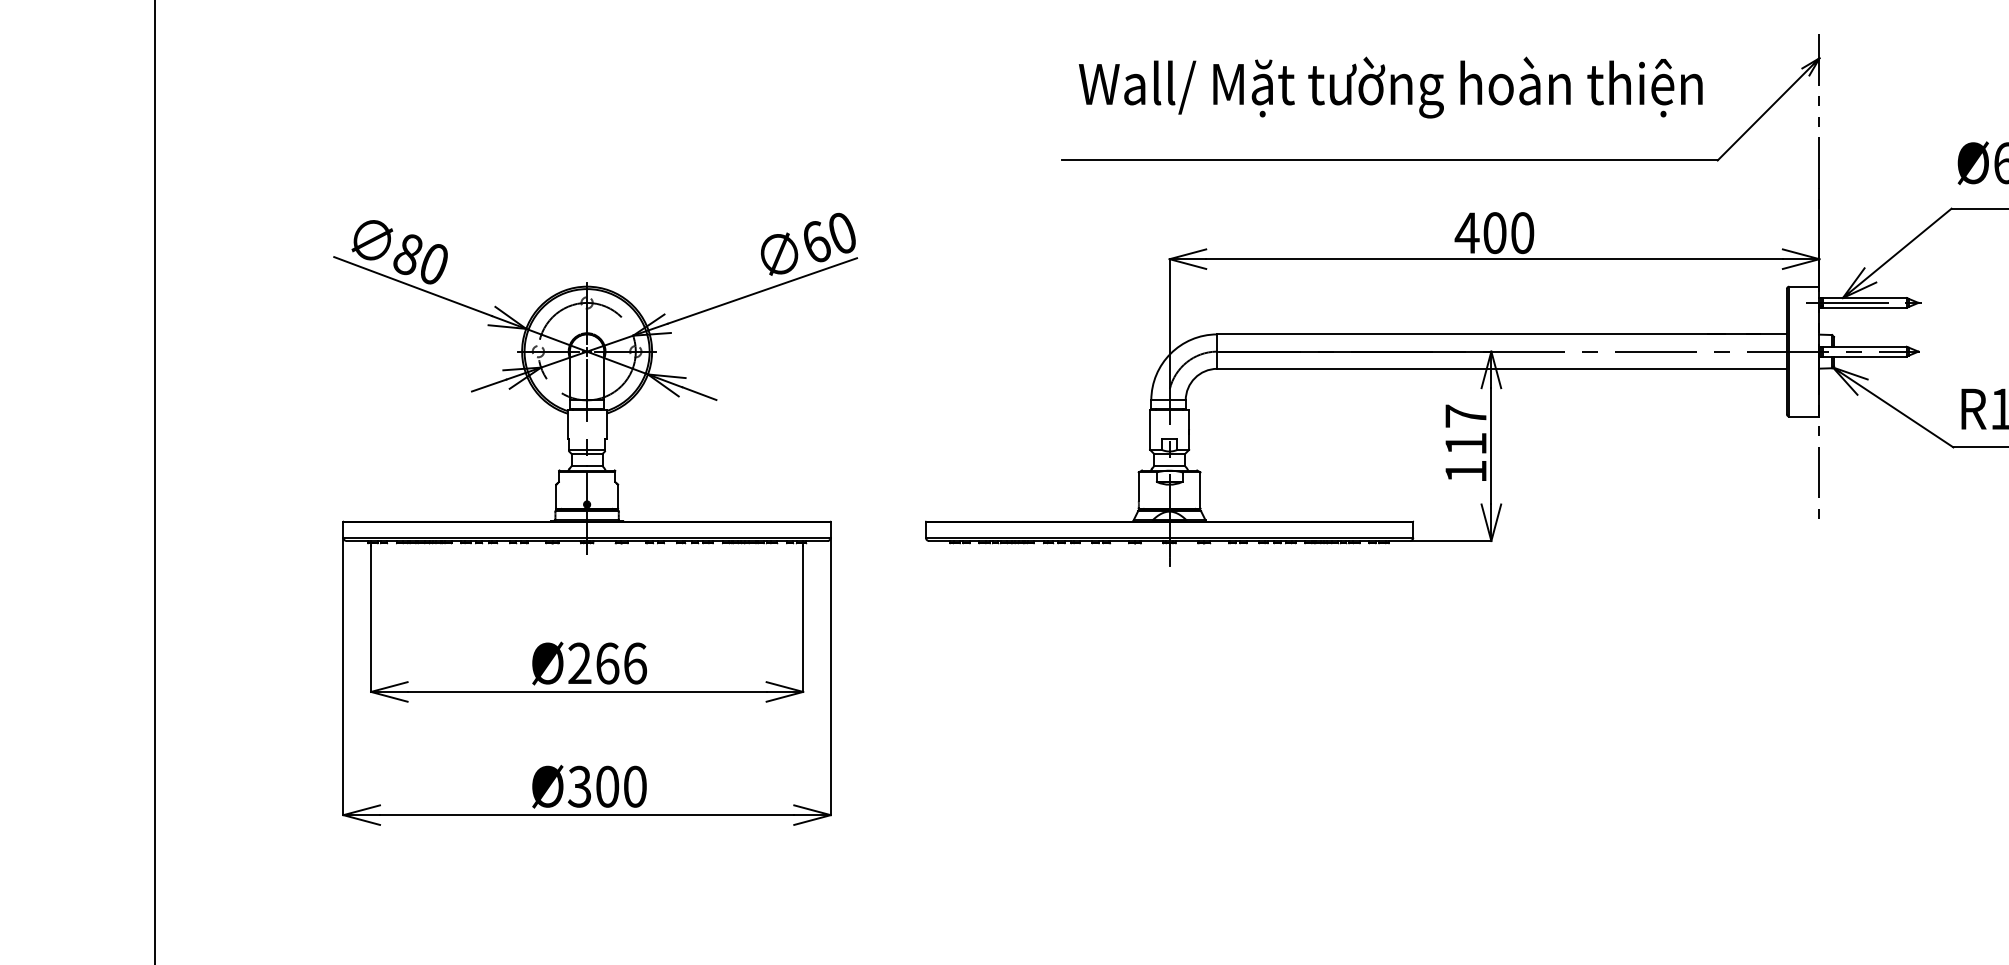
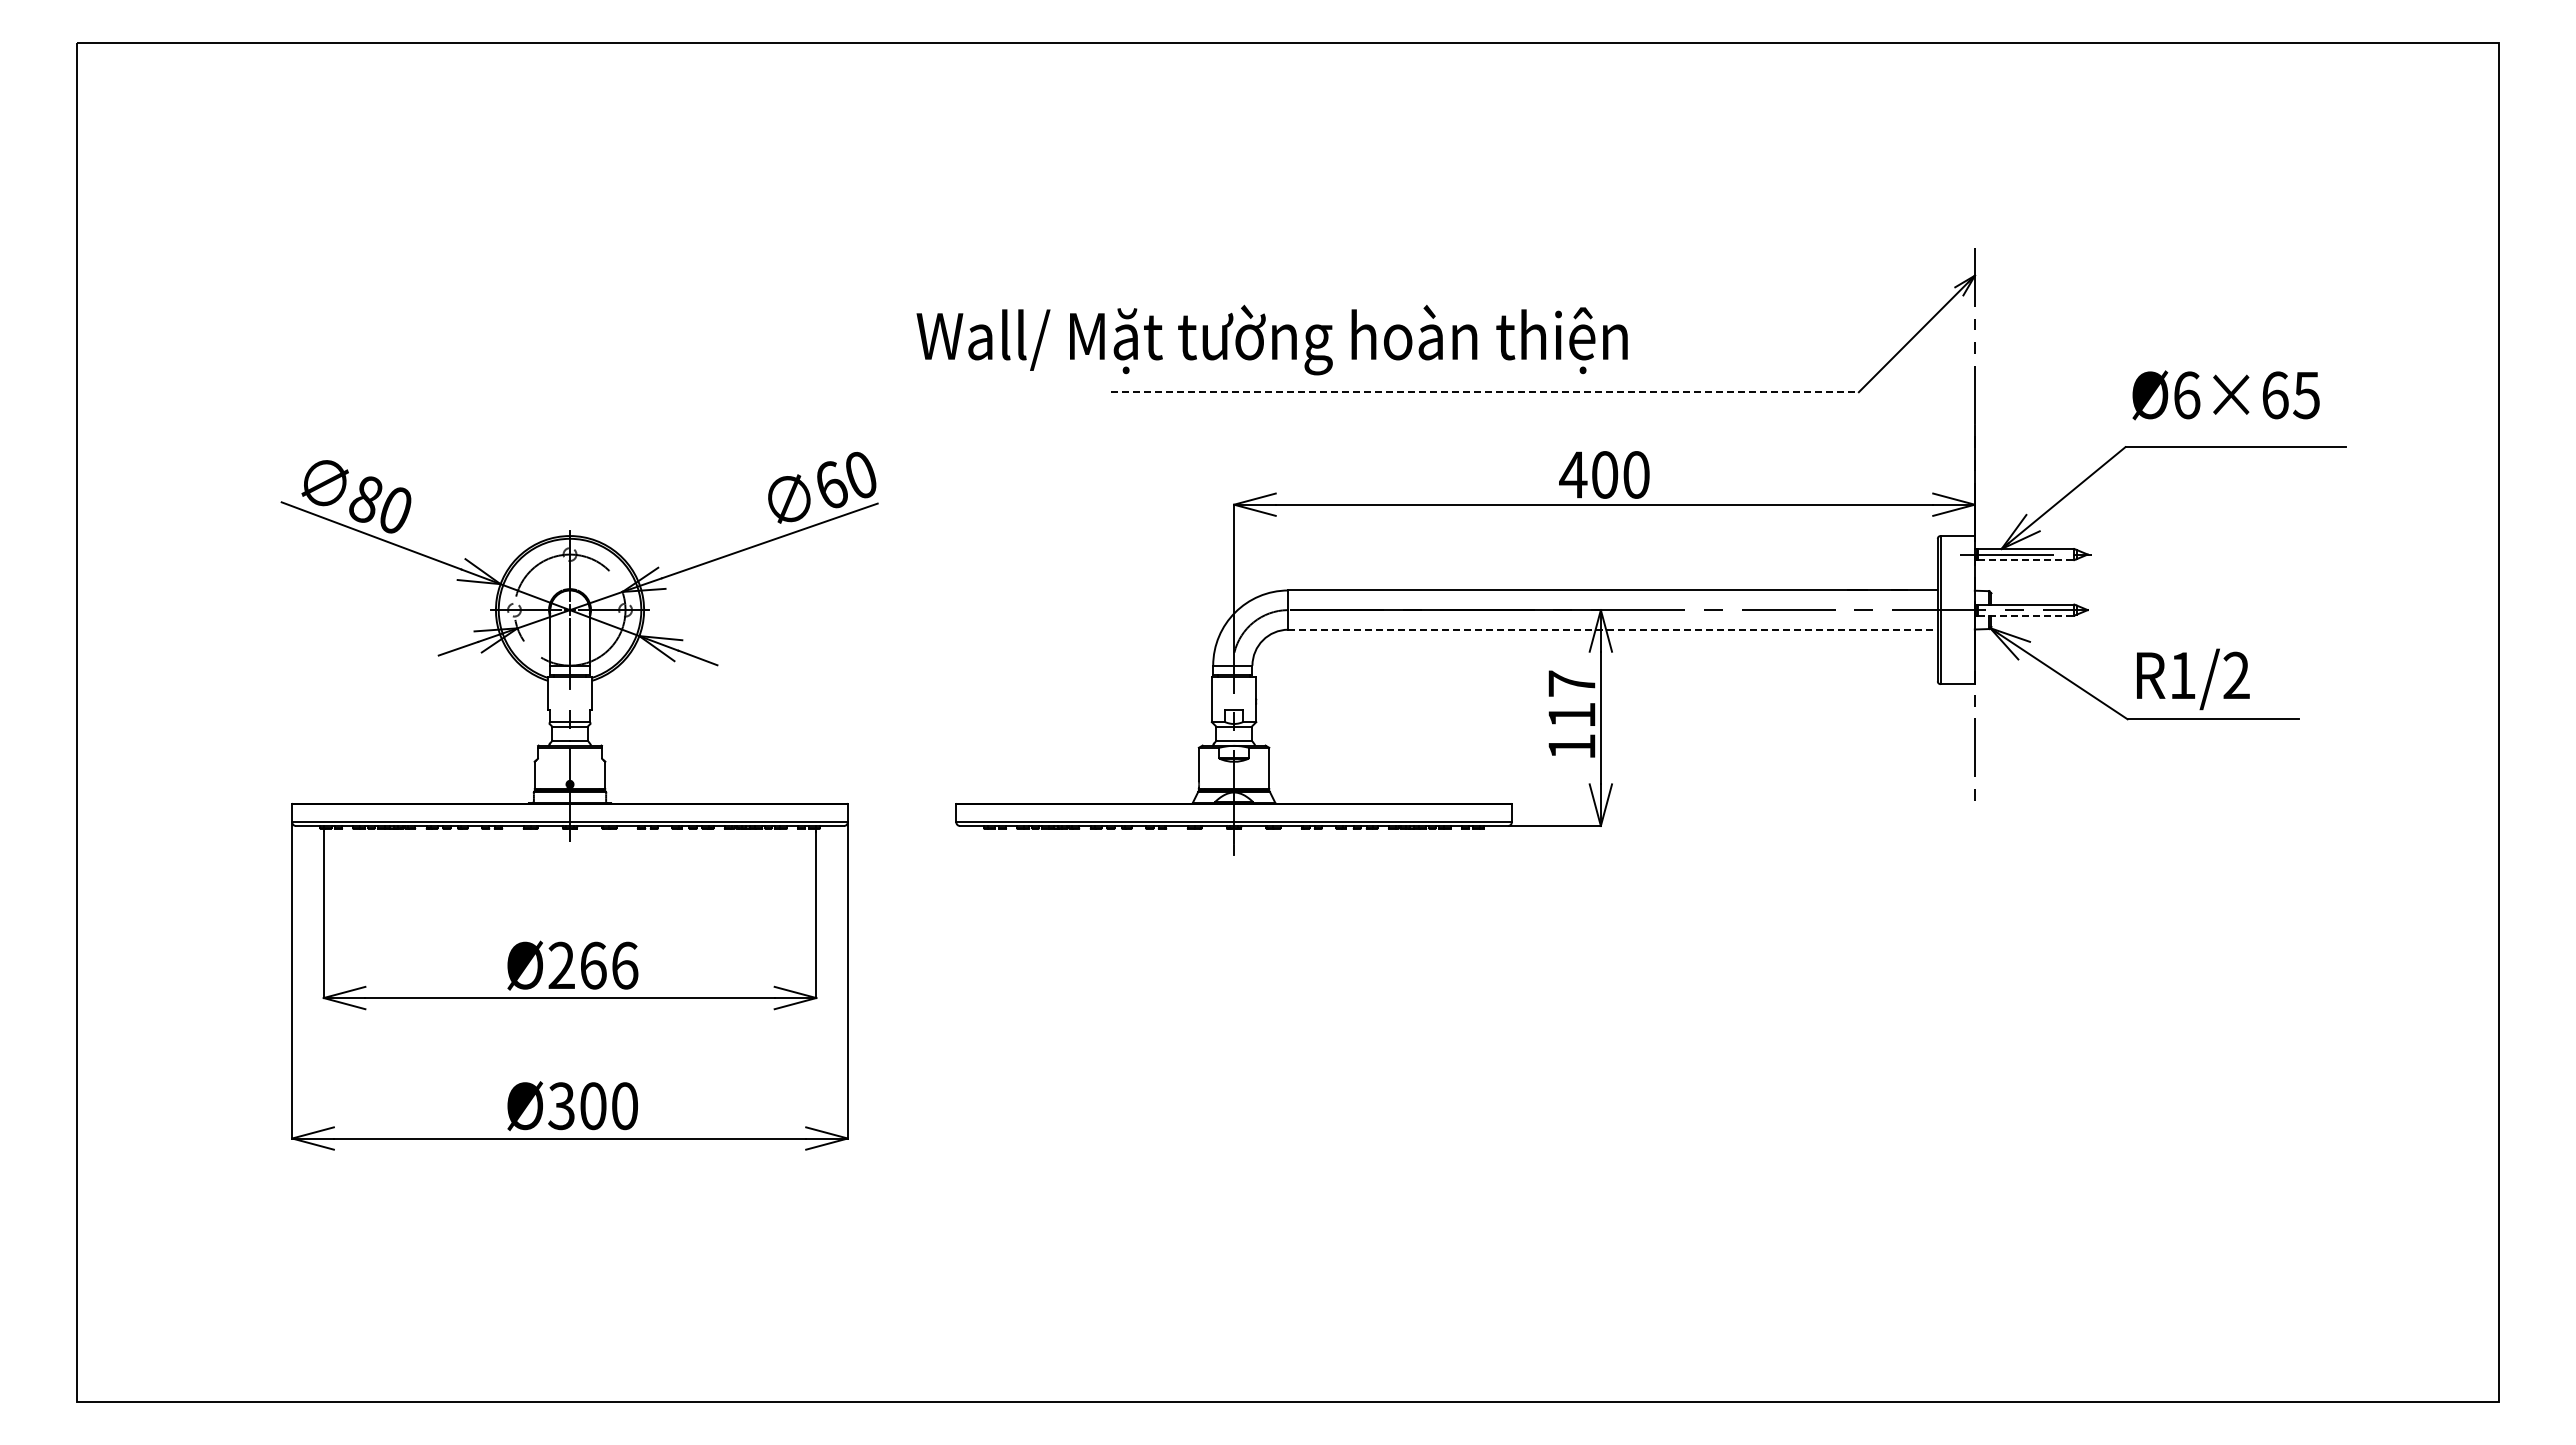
text: (1390, 87) -> (1271, 339), moved
line: (1390, 160) -> (1485, 392), solid -> dashed
line: (1864, 308) -> (2026, 560), solid -> dashed
line: (1864, 356) -> (2026, 615), solid -> dashed
line: (1501, 368) -> (1612, 629), solid -> dashed

